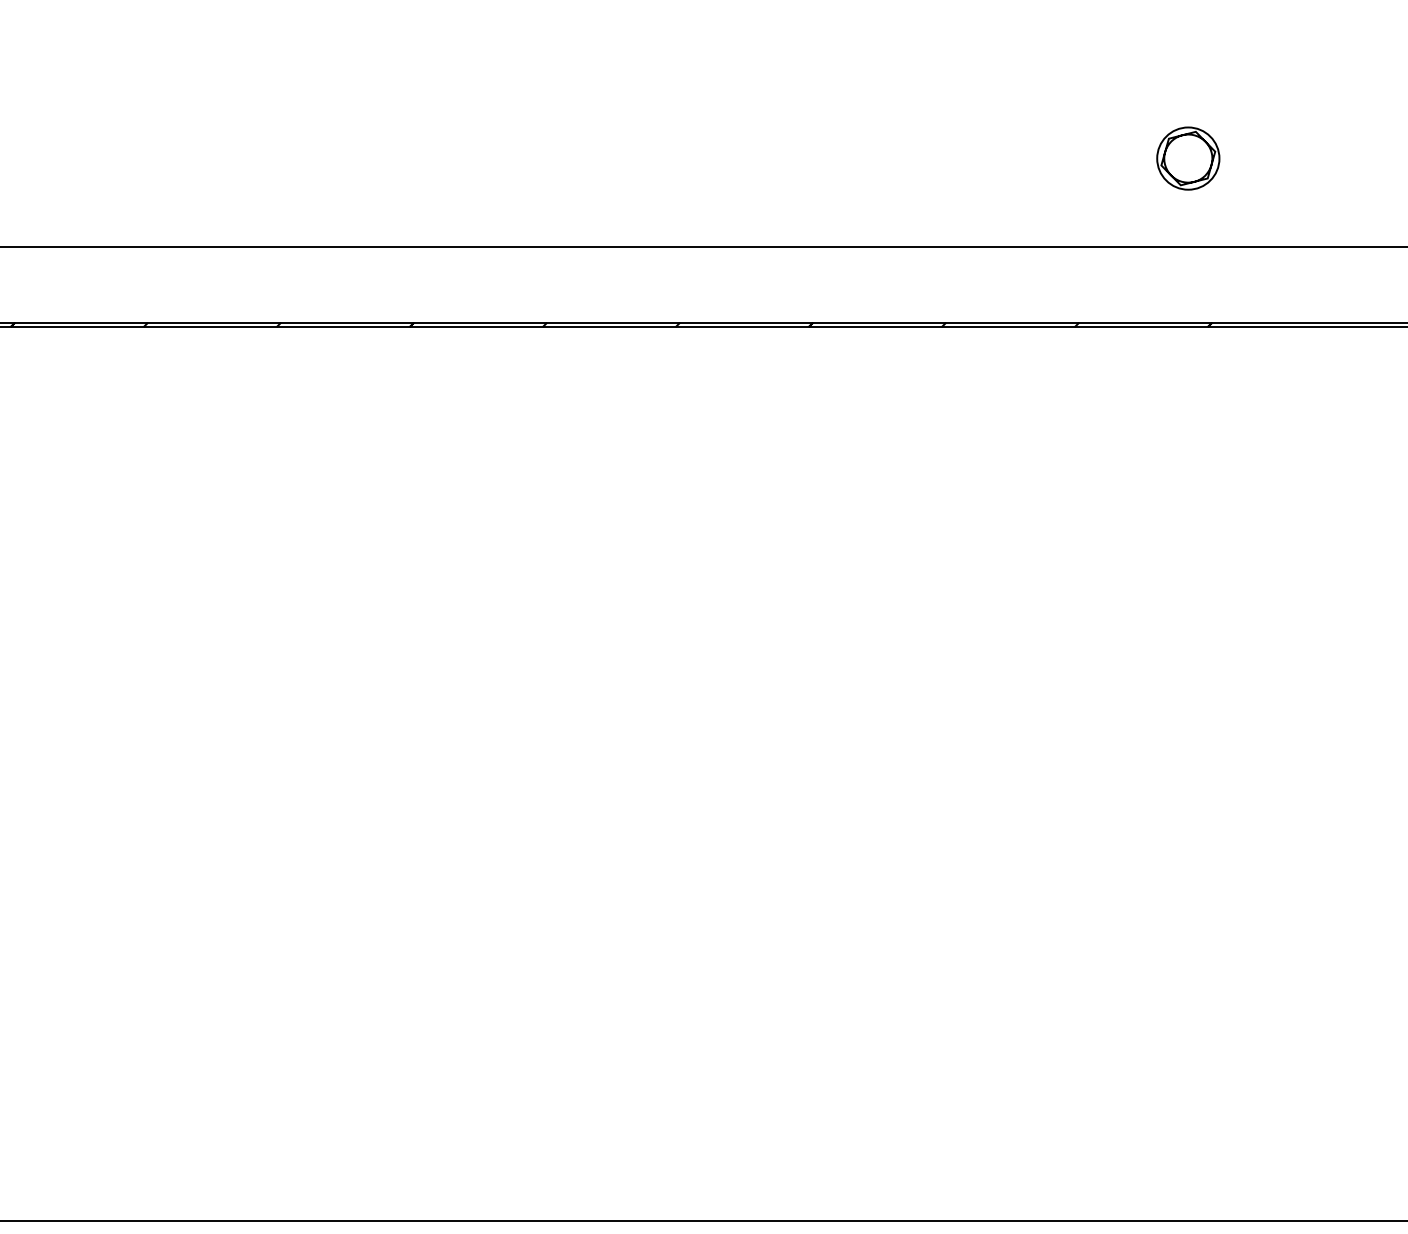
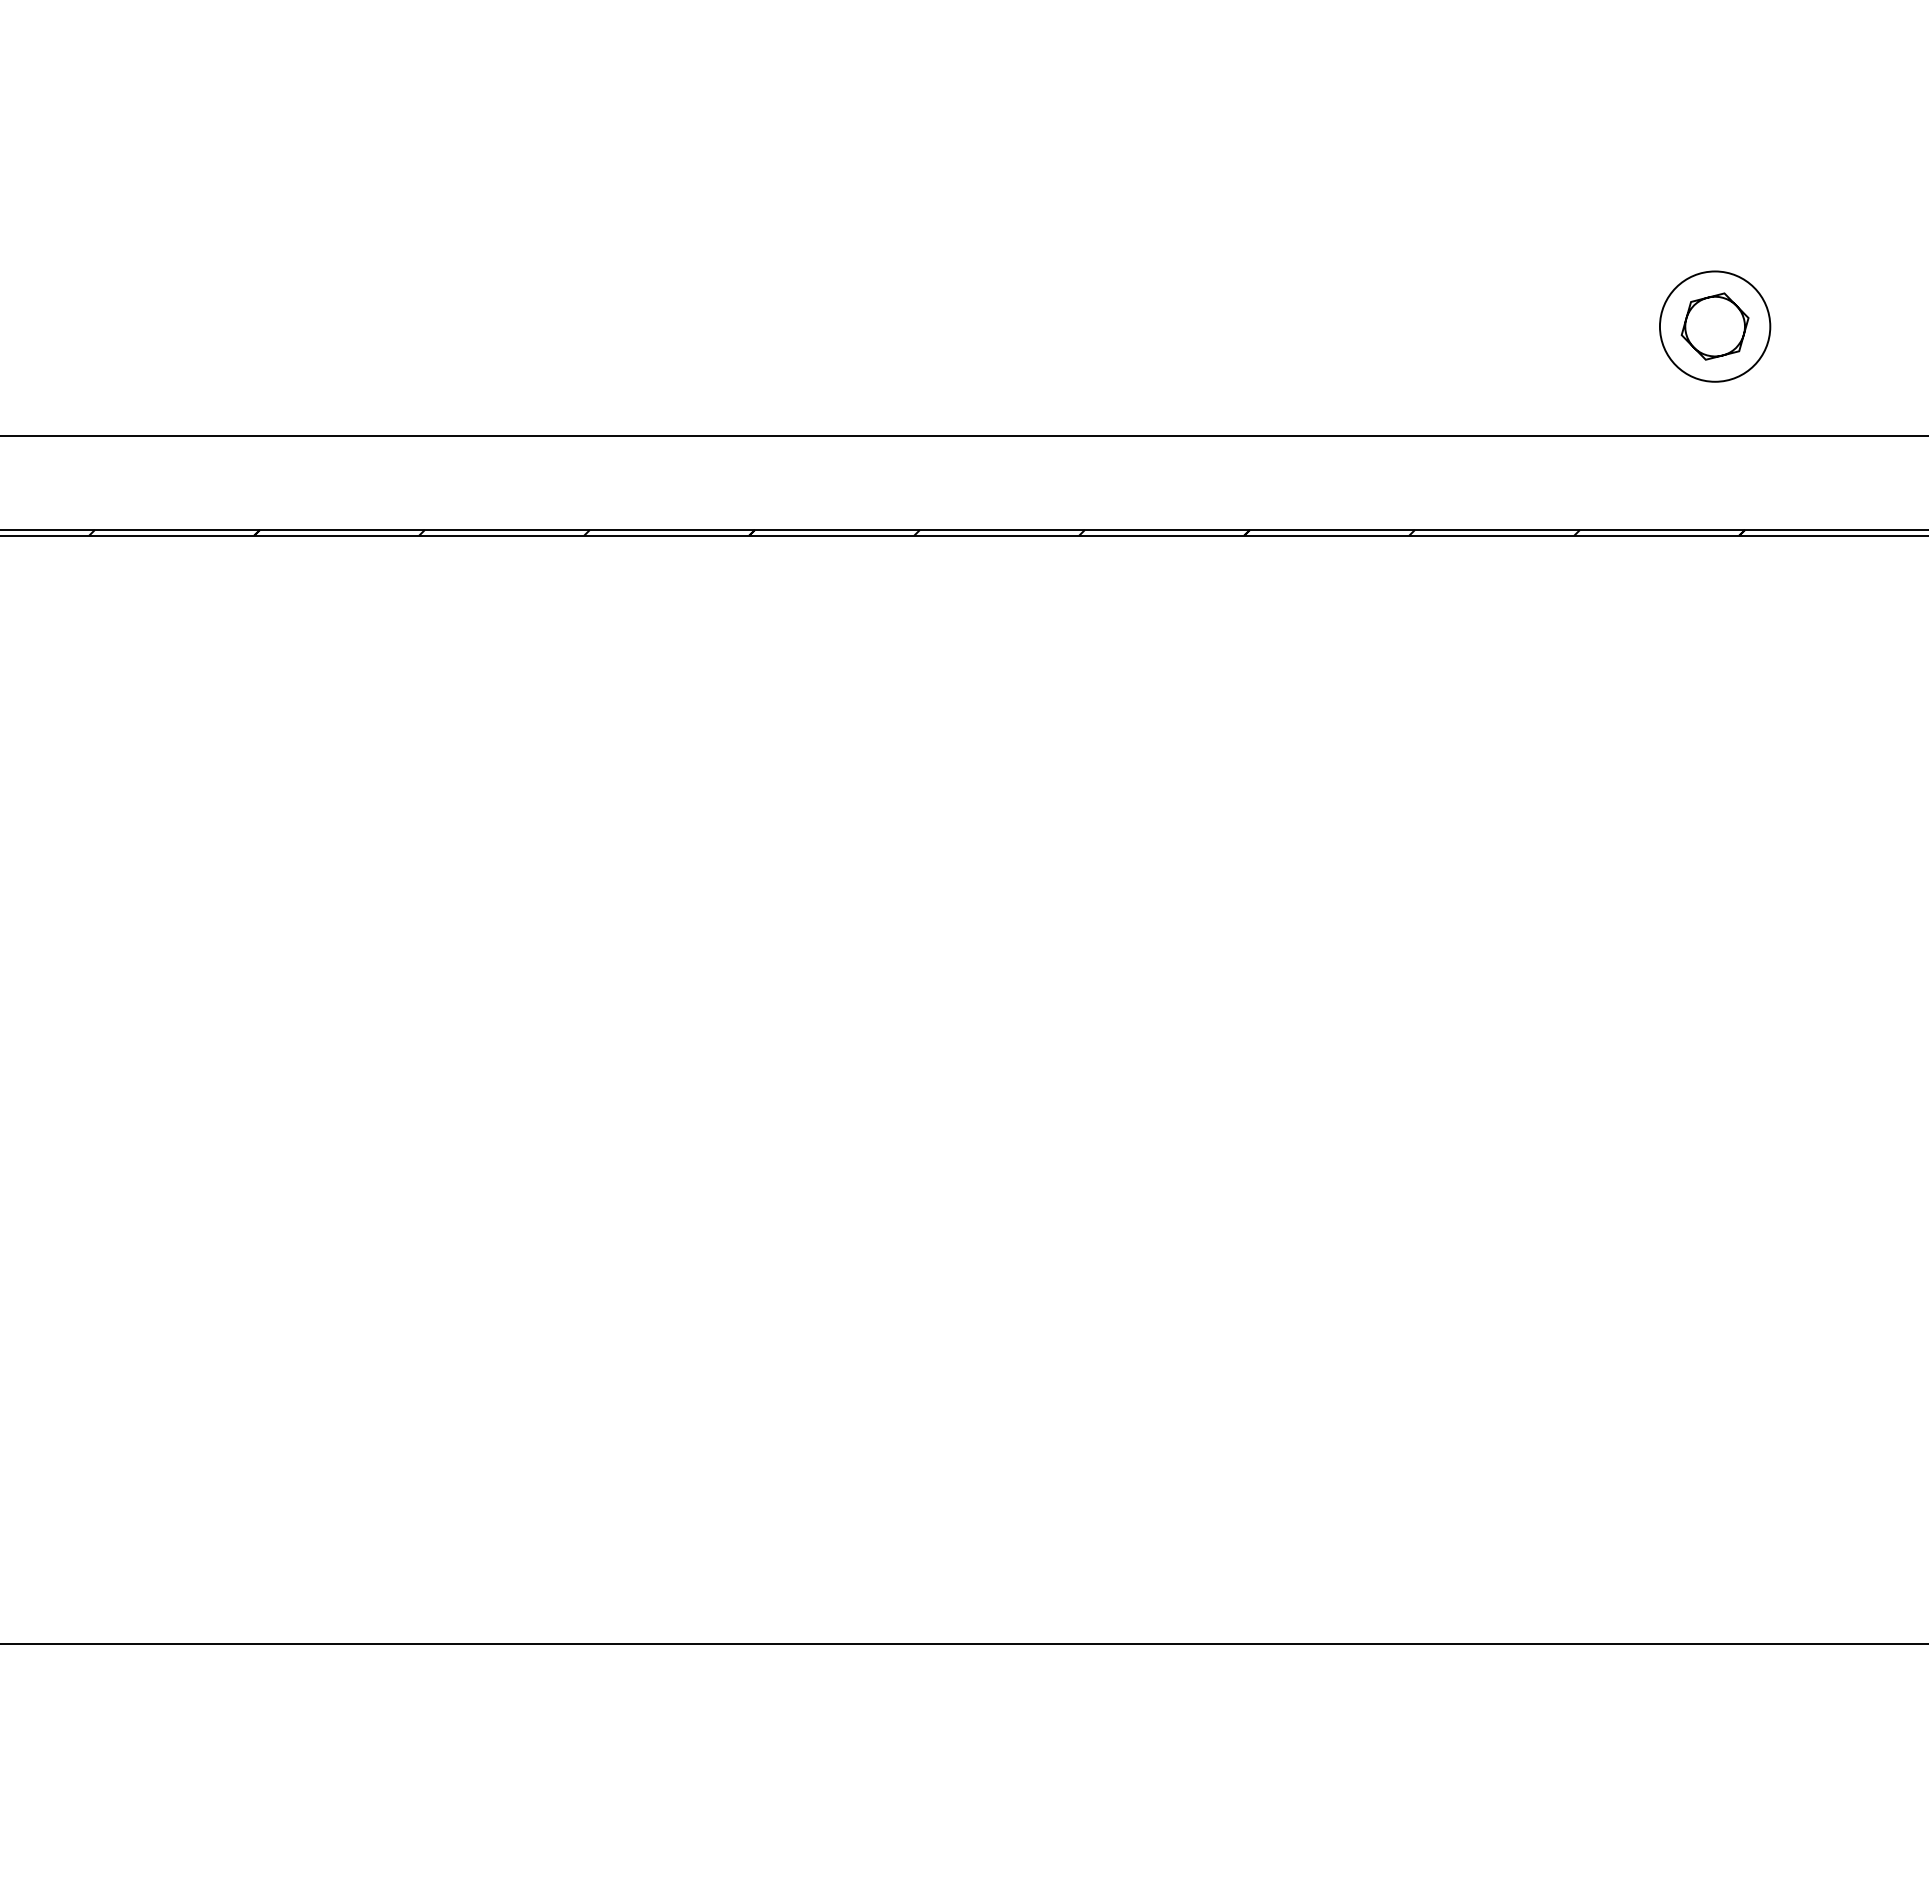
circle: (1187, 158) -> (1714, 326), size x1.43

